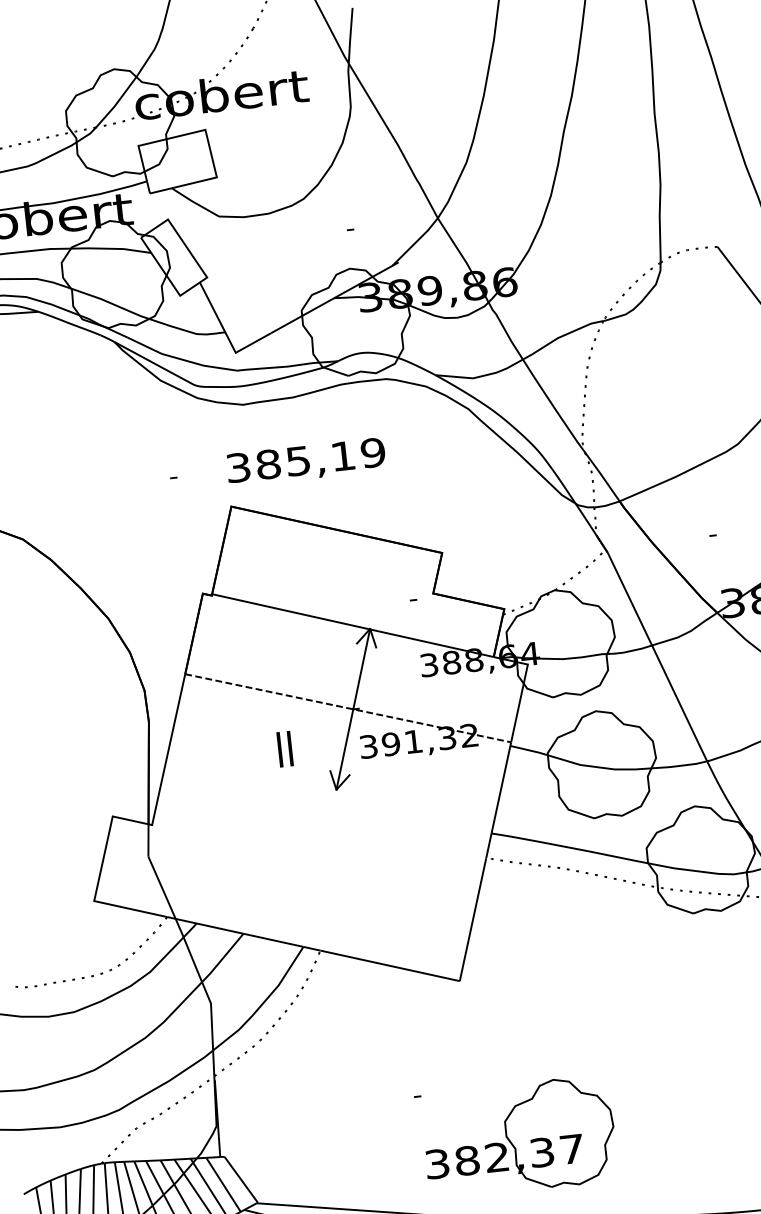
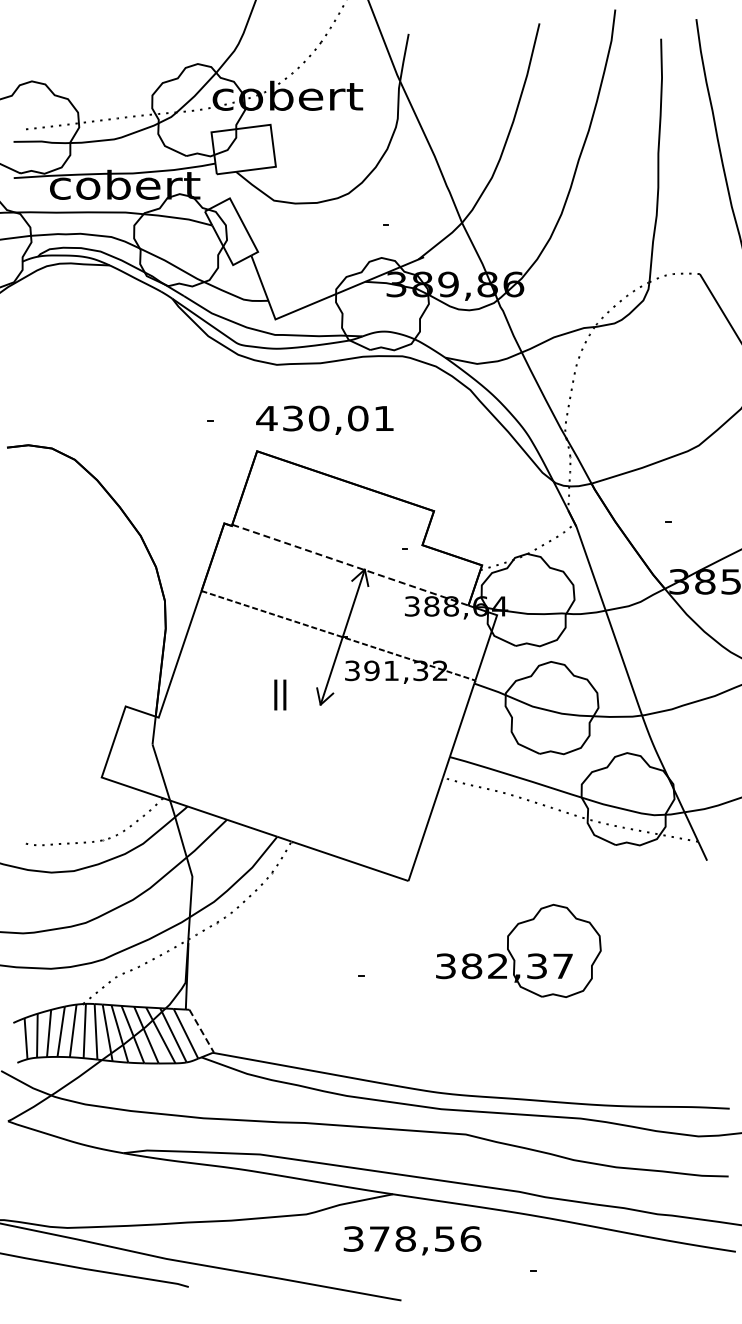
text: (305, 460) -> (325, 418), 385,19 -> 430,01
line: (353, 625) -> (350, 565), solid -> dashed
text: (285, 748) -> (280, 694), moved
part: (518, 1136) -> (518, 950), moved
line: (241, 1180) -> (201, 1031), solid -> dashed

